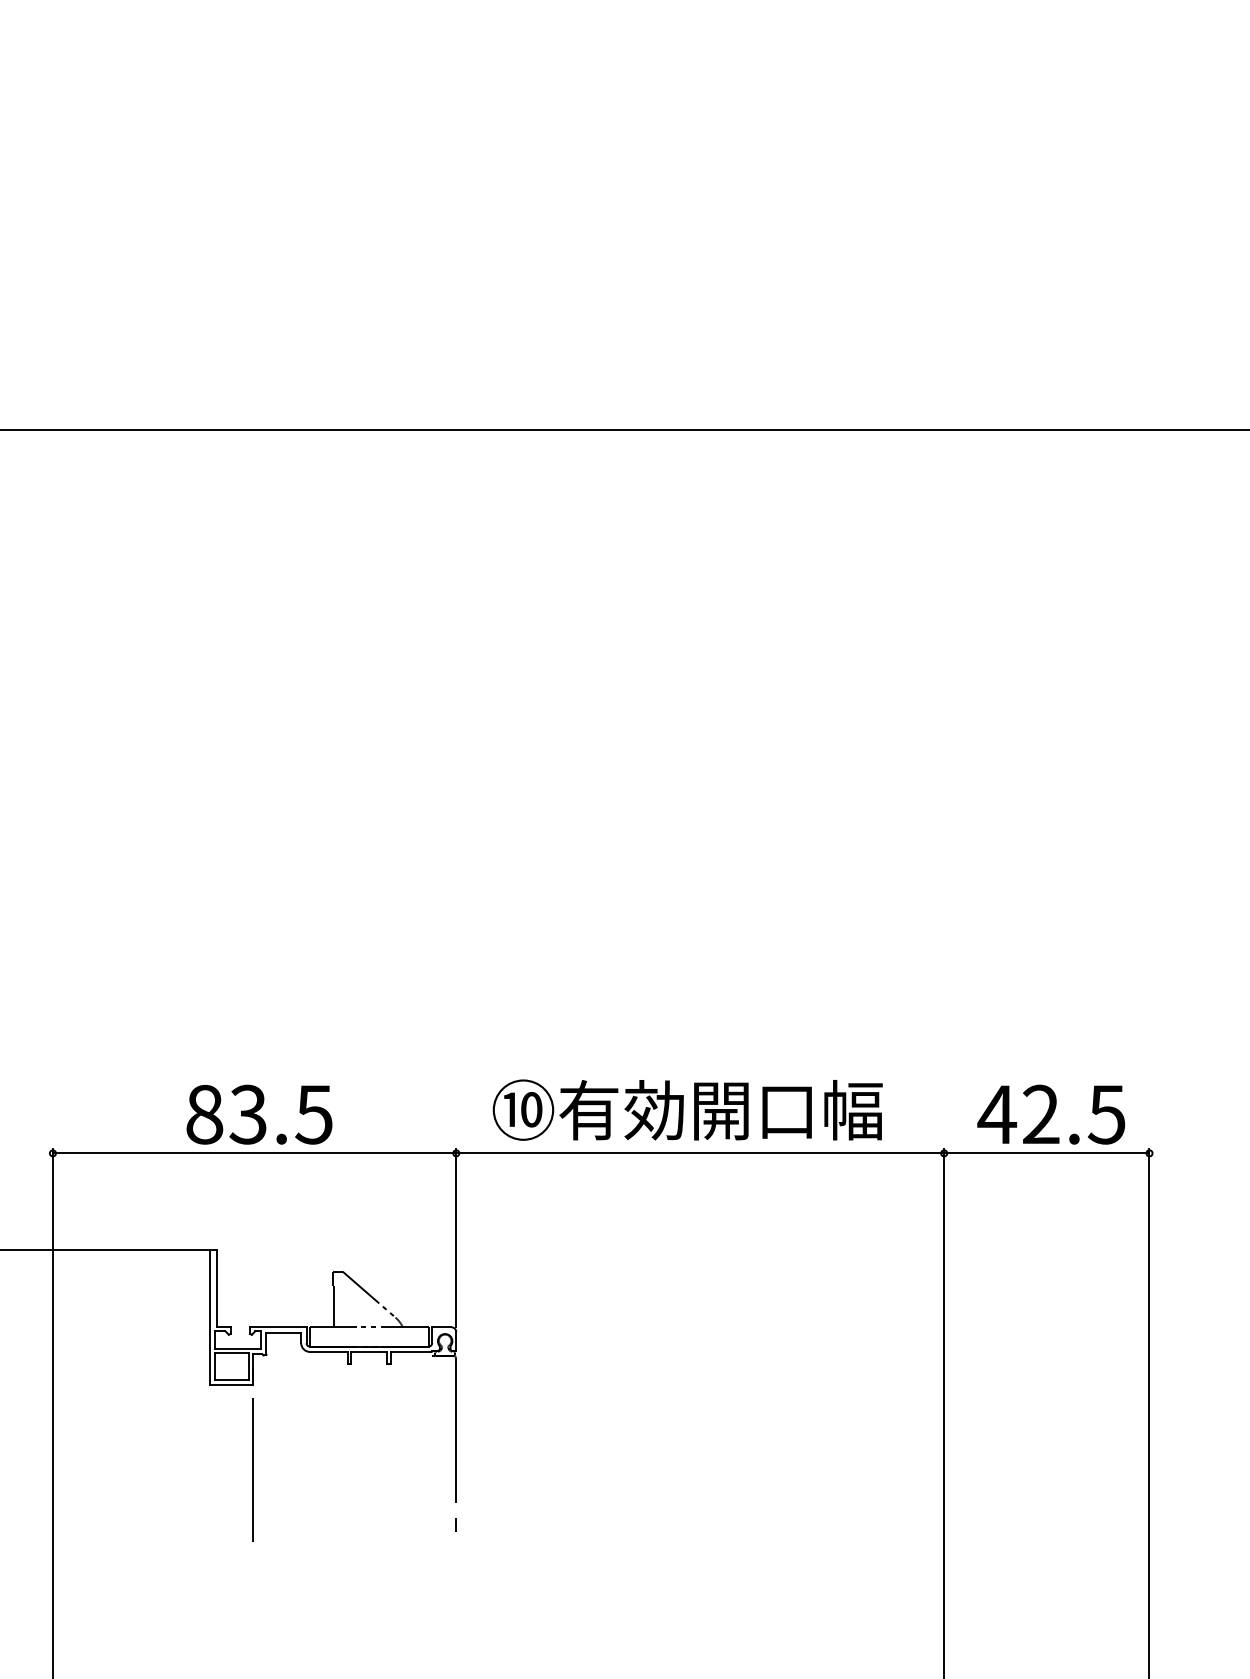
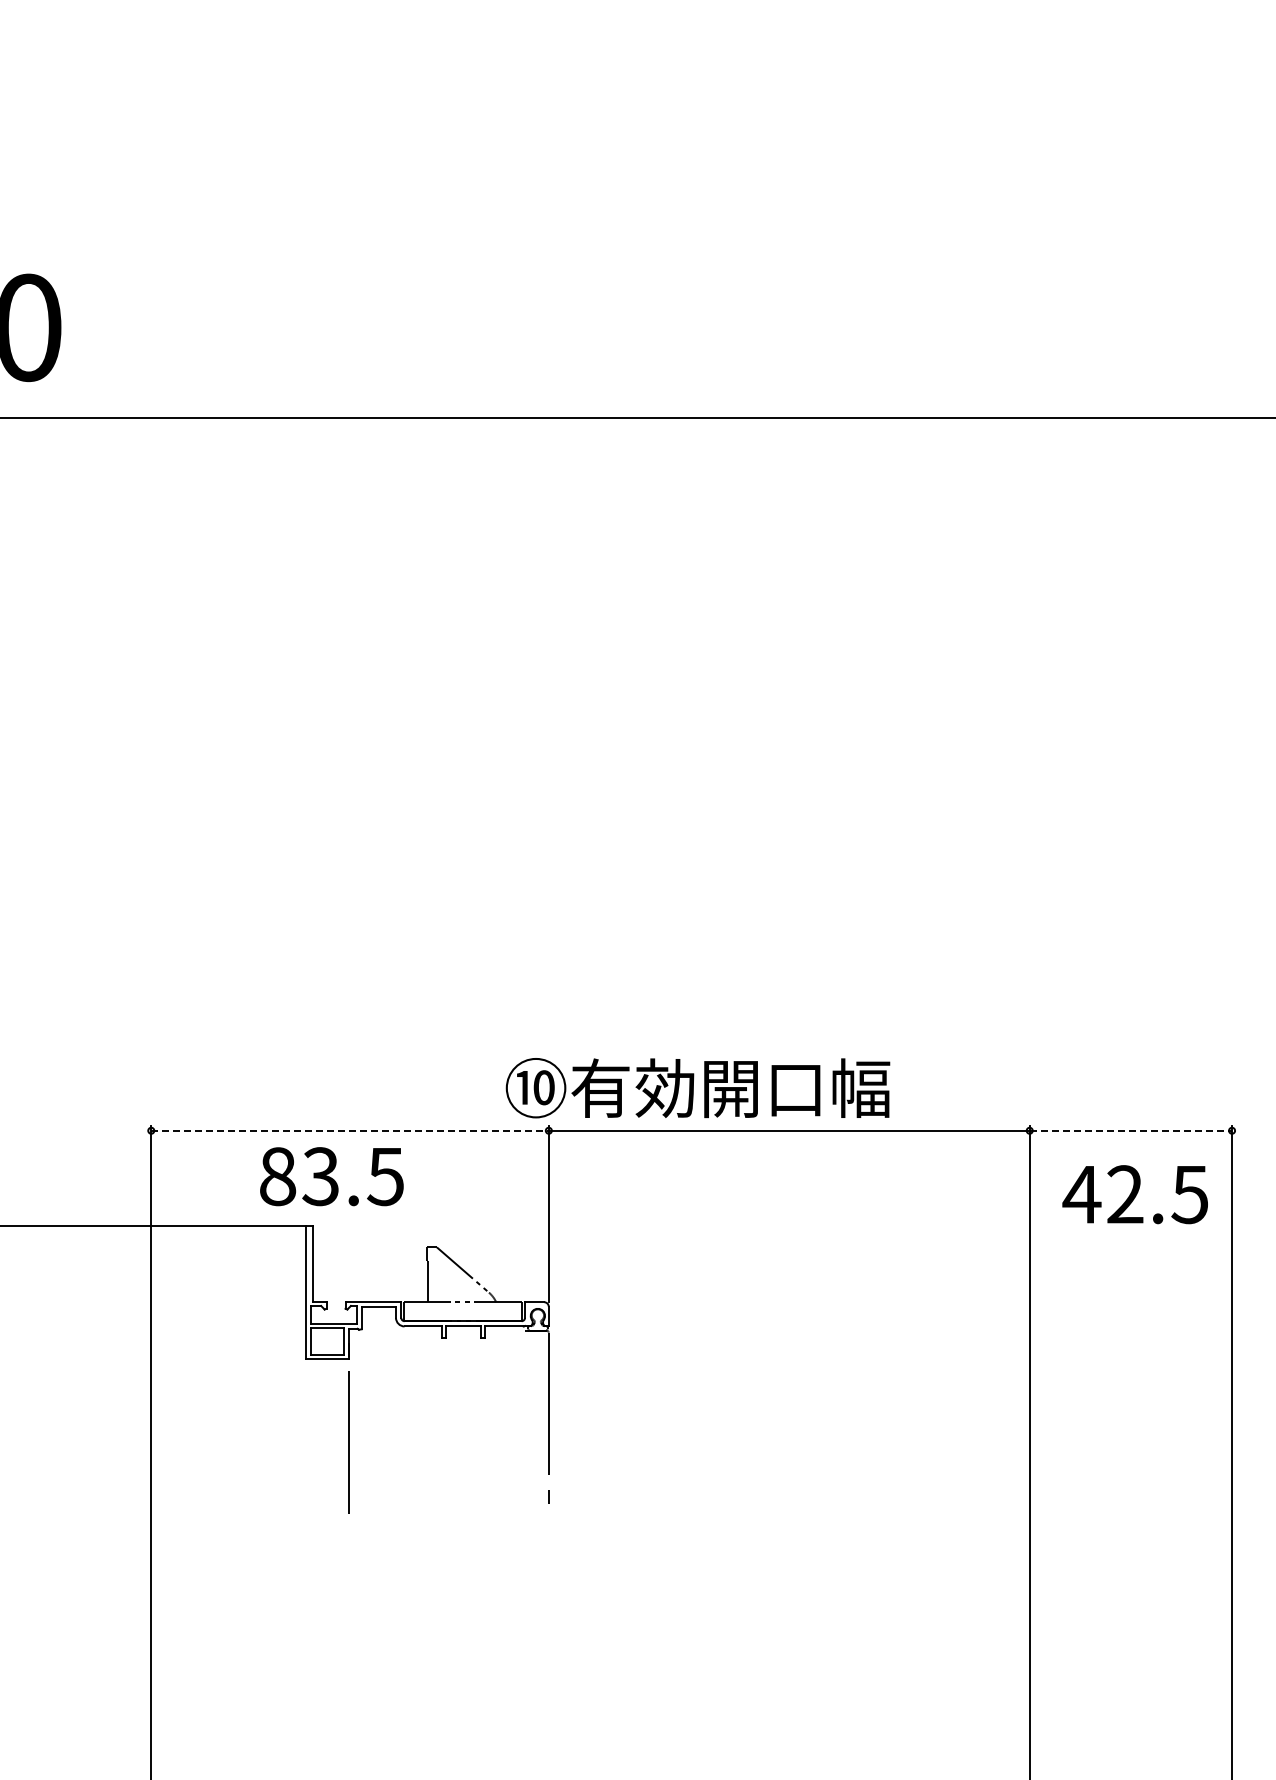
text: (687, 1110) -> (697, 1088), moved
text: (259, 1114) -> (331, 1176), moved
text: (1050, 1114) -> (1134, 1194), moved
line: (255, 1153) -> (350, 1130), solid -> dashed
line: (1047, 1153) -> (1131, 1130), solid -> dashed

